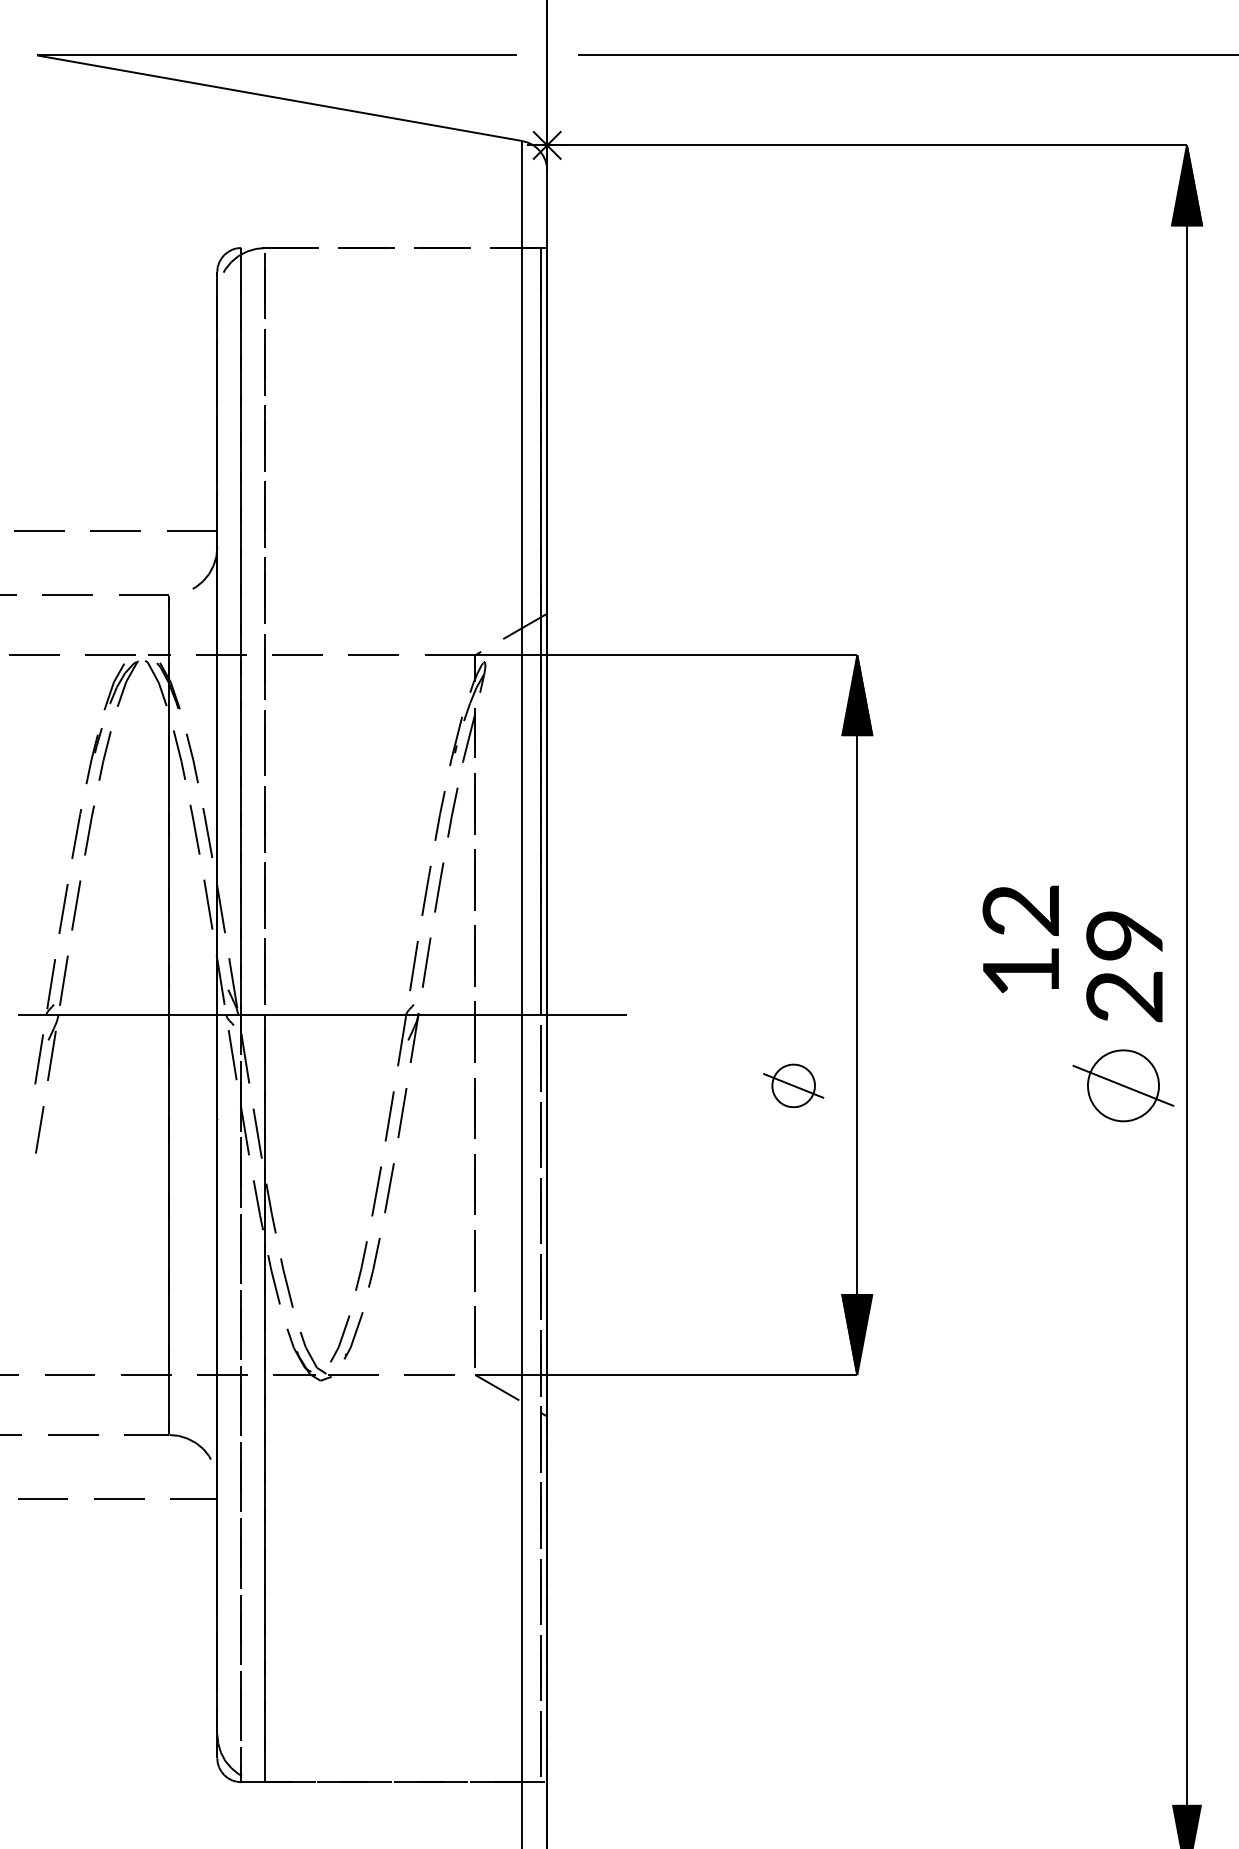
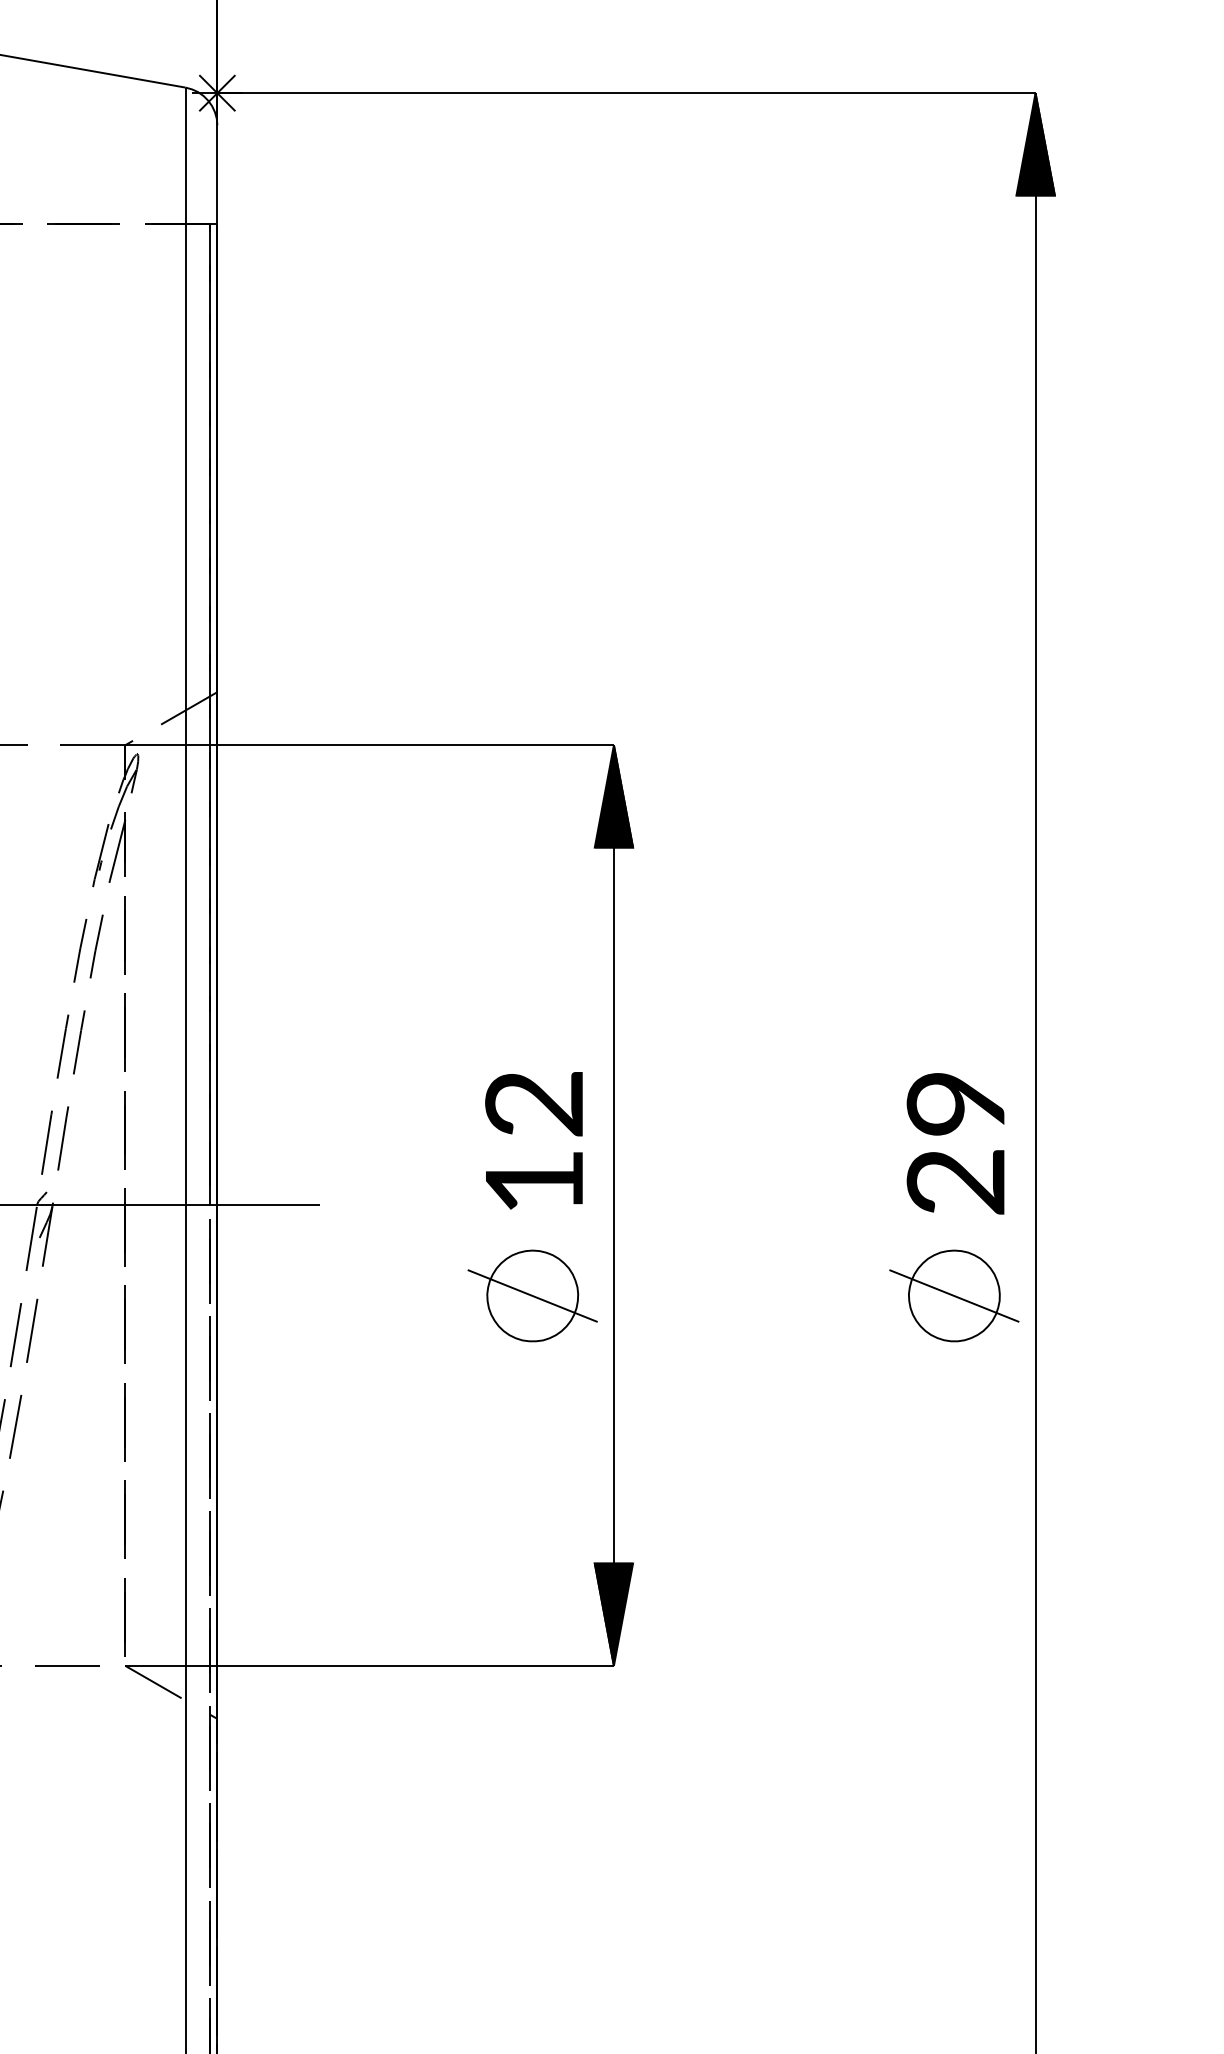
text: (1020, 939) -> (533, 1140), moved
part: (793, 1085) -> (532, 1295), size x1.67

